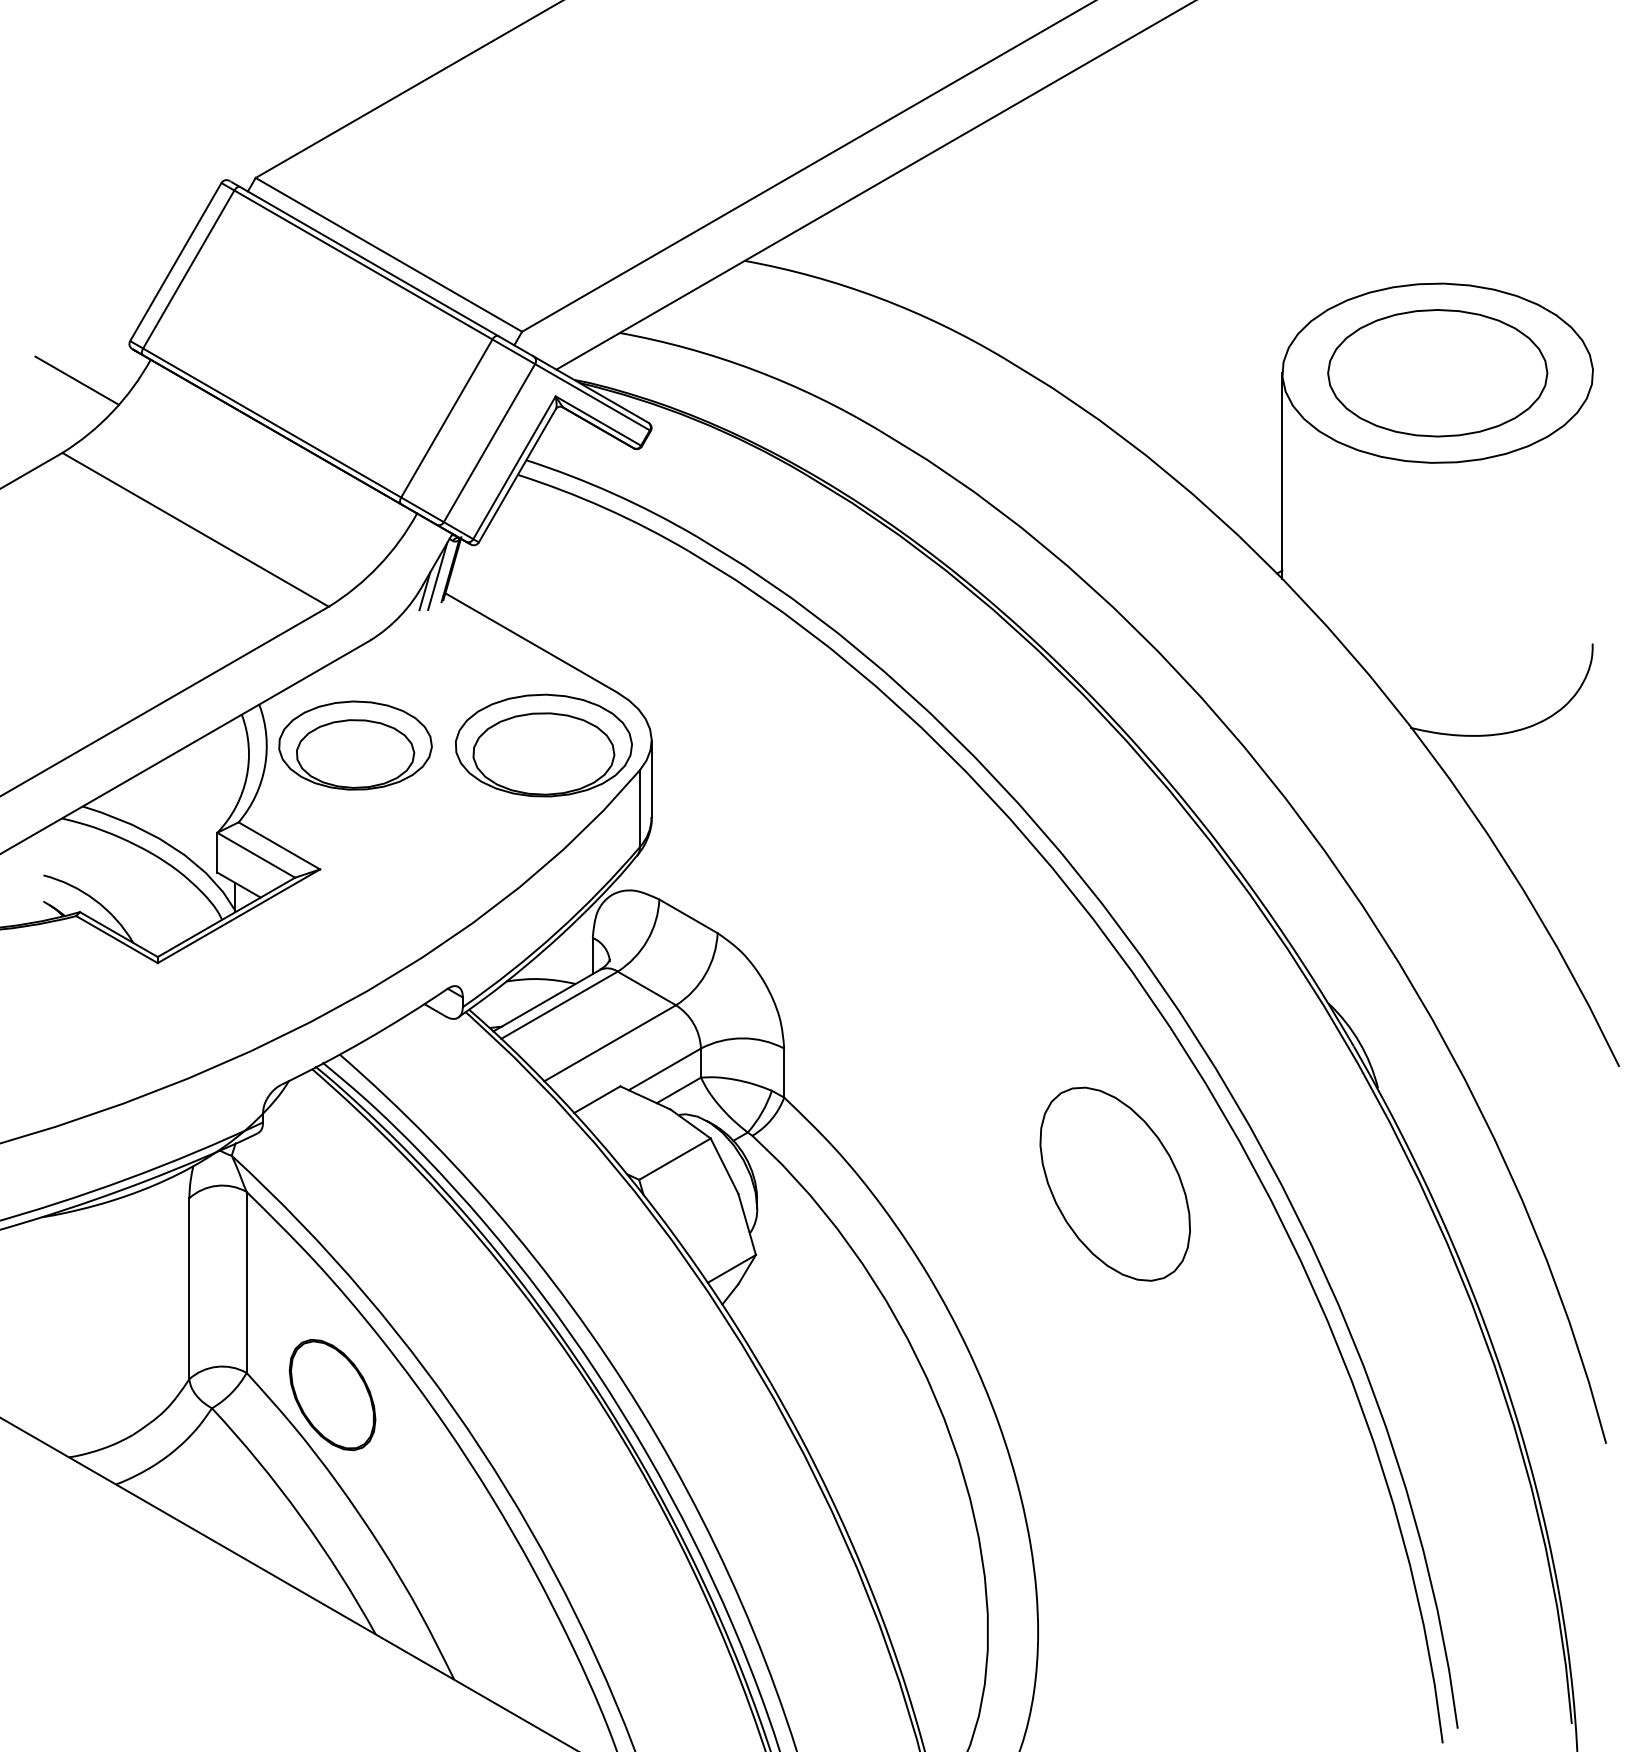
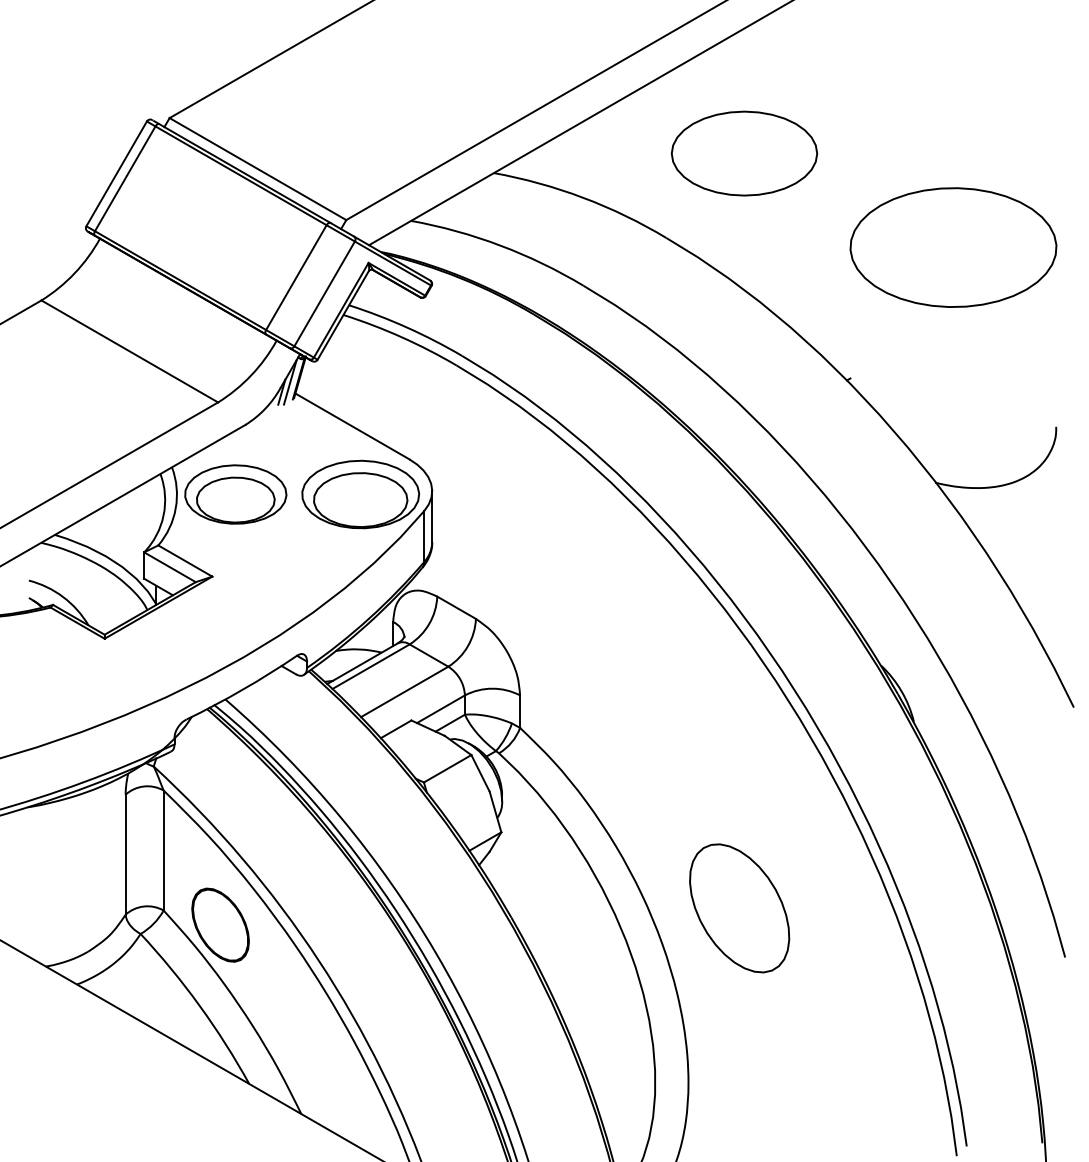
part: (1437, 373) -> (744, 153), moved
line: (76, 380) -> (50, 252), removed
line: (1282, 475) -> (850, 315), removed
part: (1115, 1184) -> (739, 908), moved

